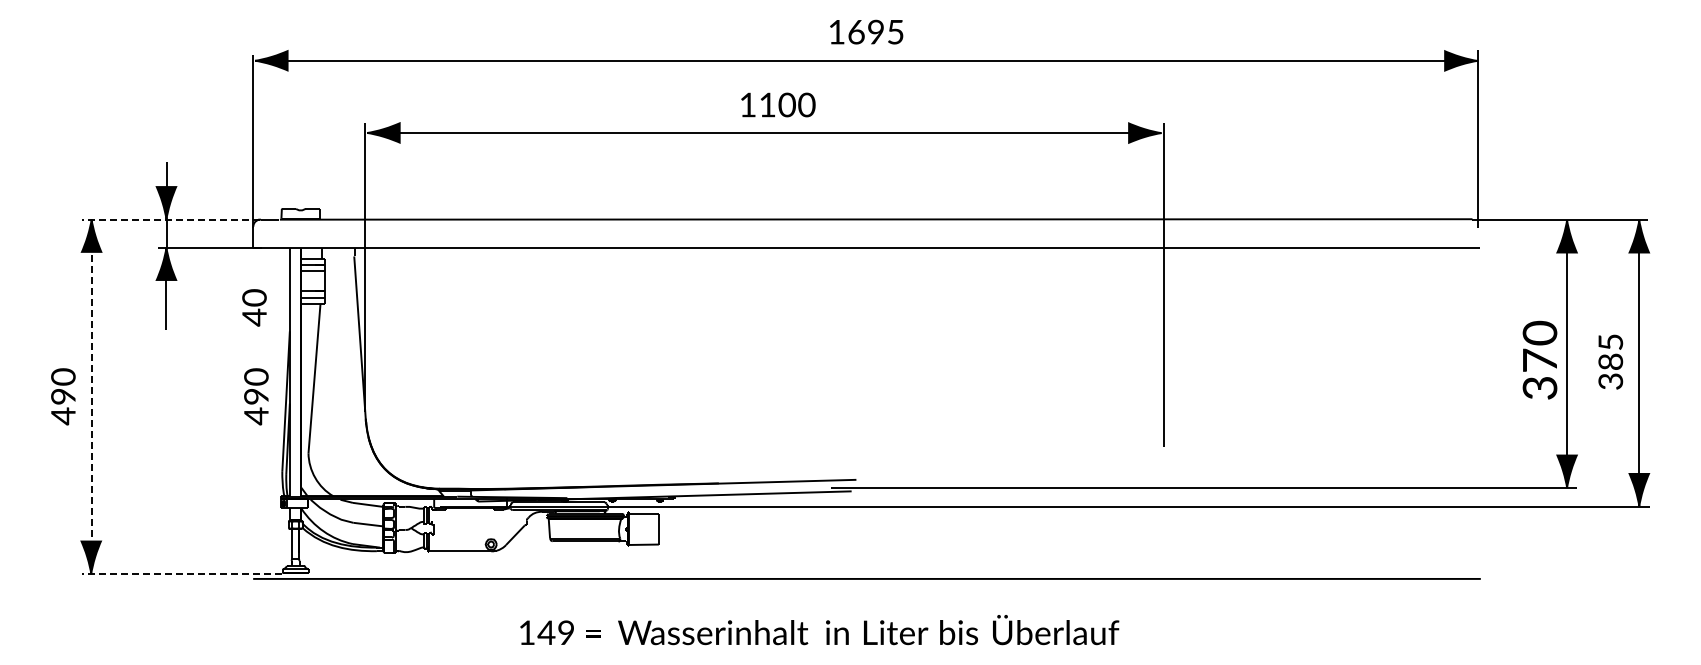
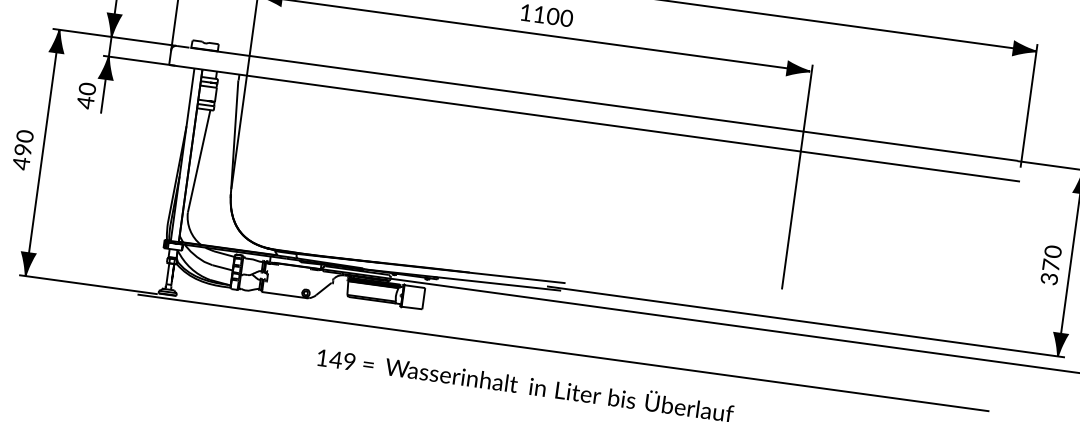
line: (170, 219) -> (114, 37), dashed -> solid
part: (254, 307) -> (86, 95), moved
part: (1539, 360) -> (1050, 265), size x0.71
line: (91, 396) -> (42, 152), dashed -> solid
part: (256, 396) -> (157, 168), removed
line: (181, 574) -> (88, 284), dashed -> solid

